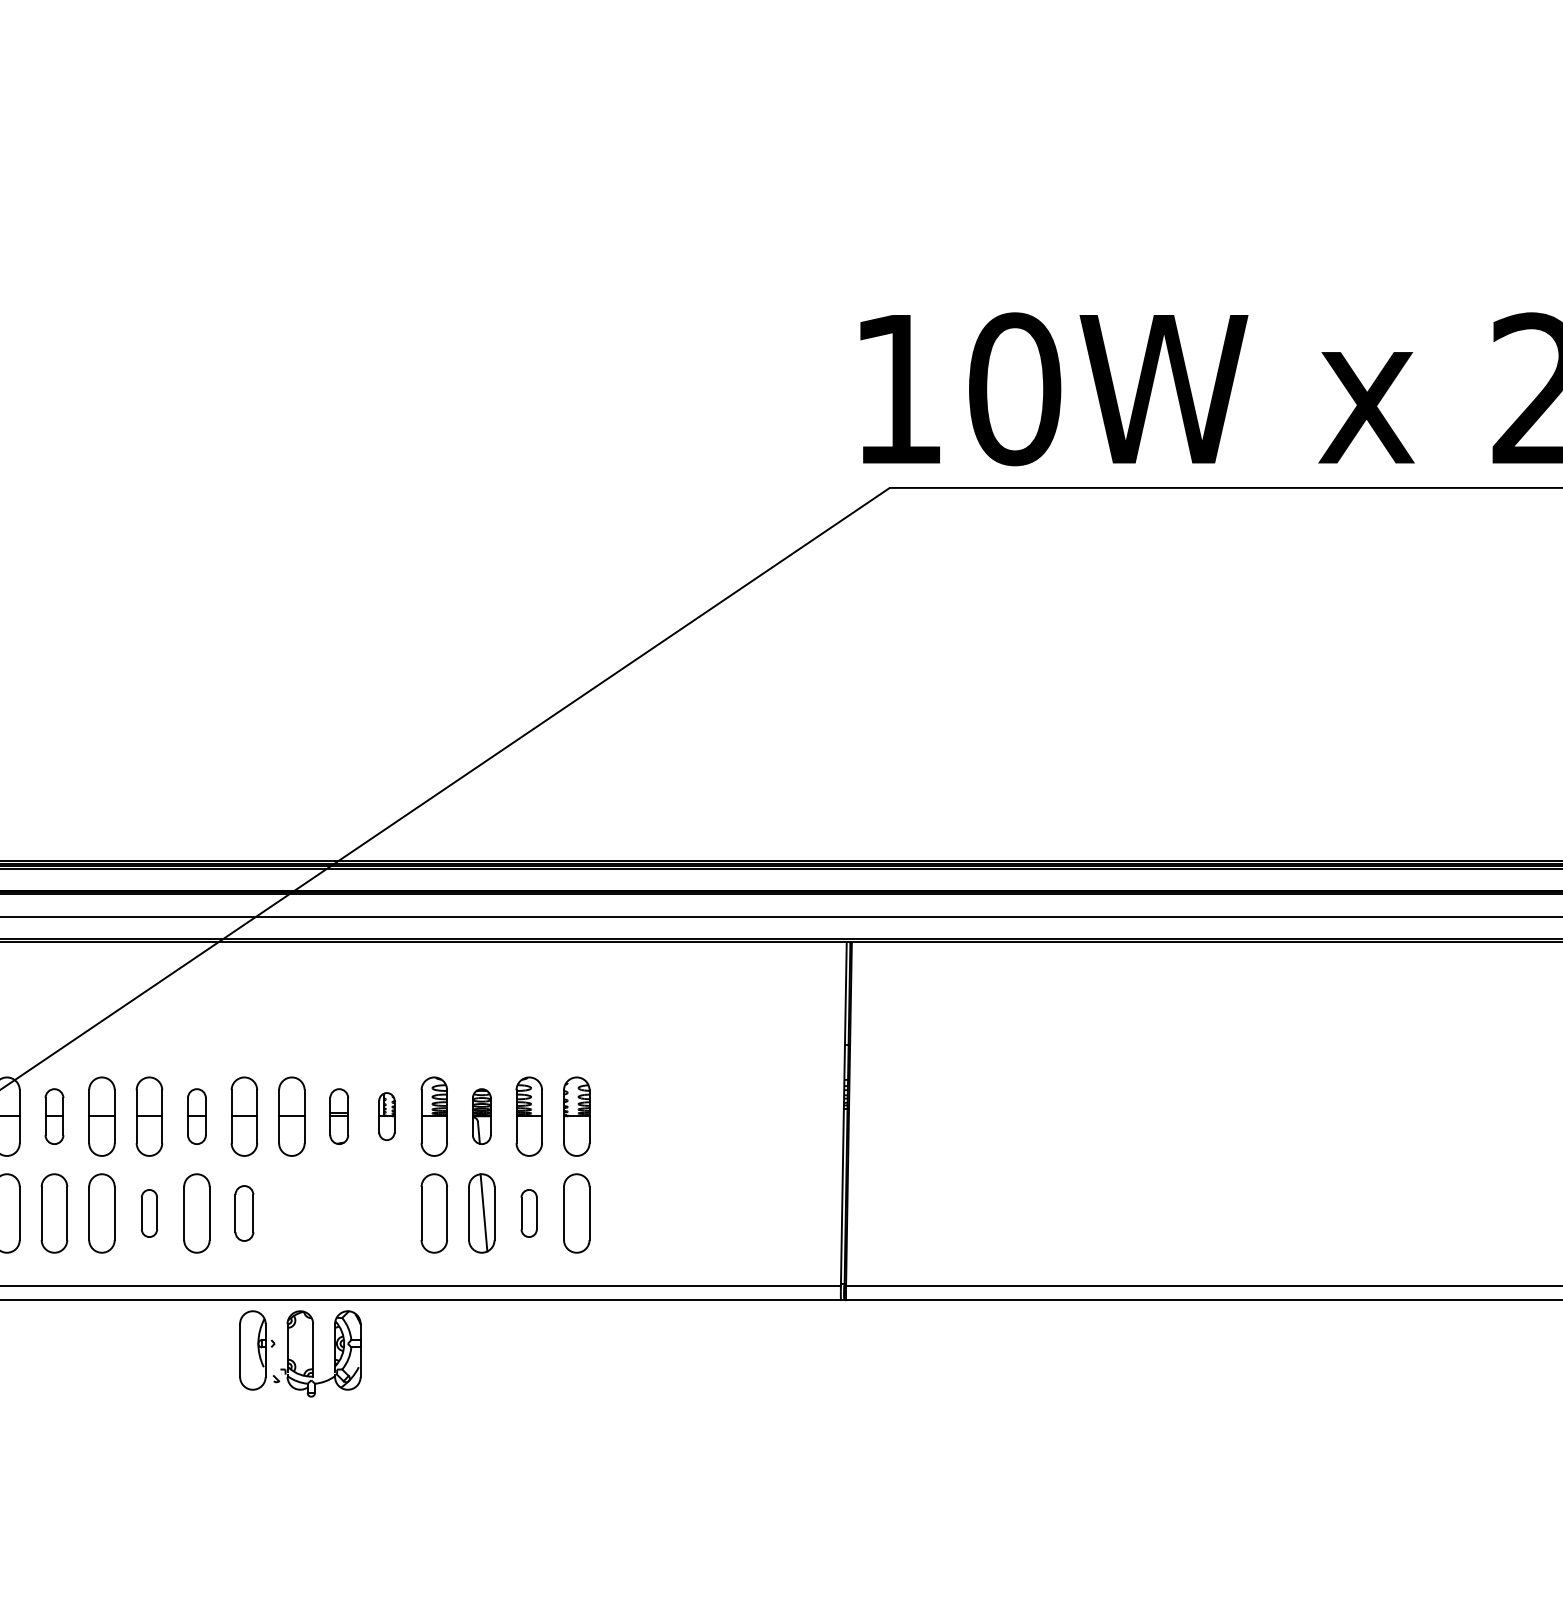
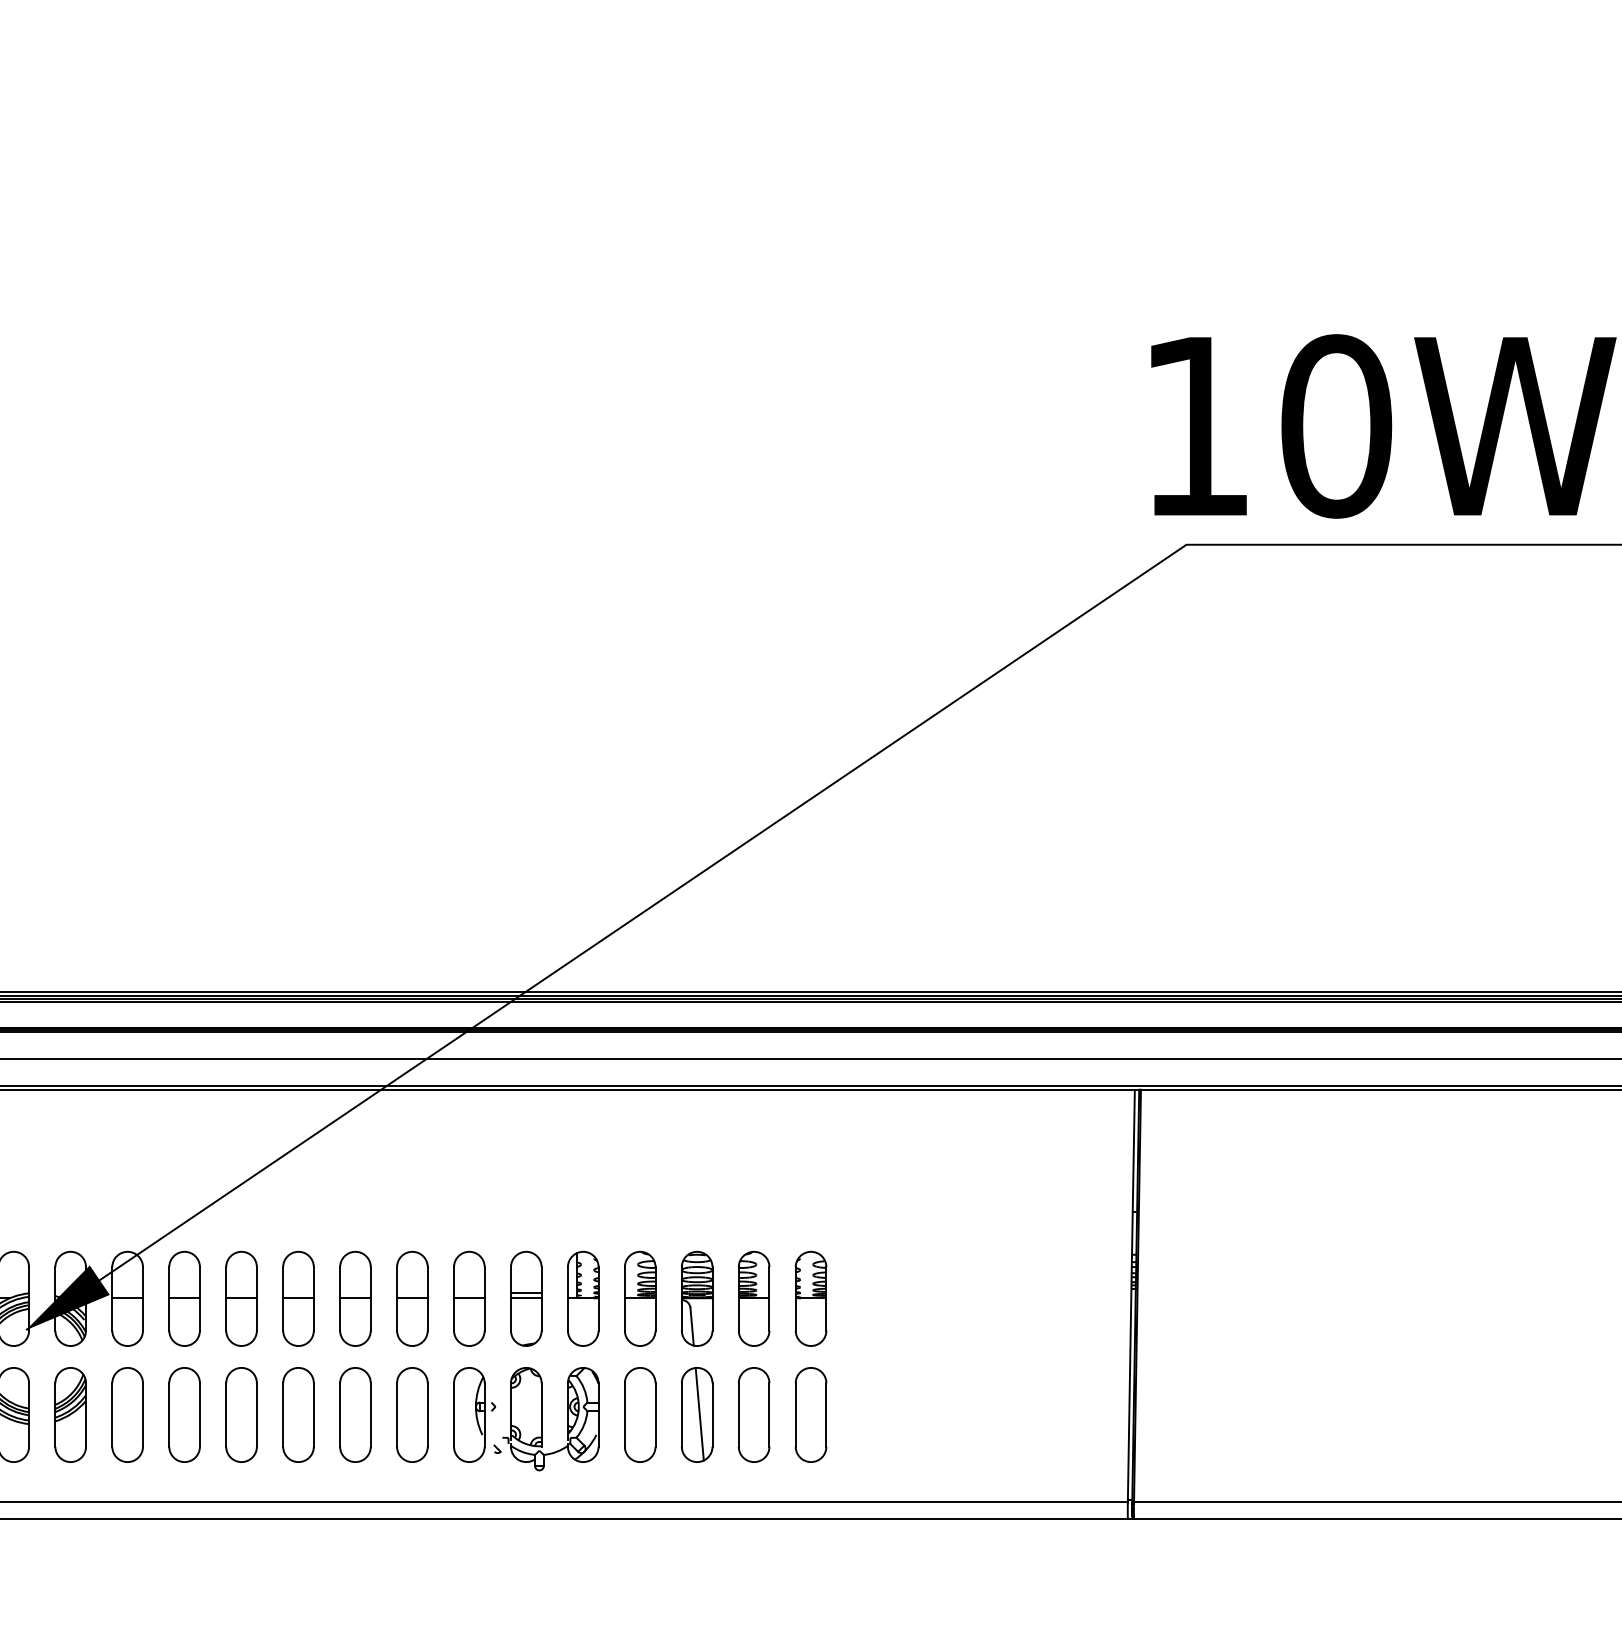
part: (54, 1116) -> (184, 1298), size x1.43
part: (196, 1116) -> (354, 1298), size x1.43
part: (338, 1116) -> (525, 1298), size x1.43
part: (386, 1116) -> (582, 1298), size x1.67
part: (481, 1116) -> (696, 1298), size x1.43
part: (149, 1213) -> (298, 1414), size x1.67
part: (244, 1213) -> (412, 1414), size x1.43
part: (528, 1213) -> (753, 1414), size x1.67
part: (300, 1353) -> (526, 1418), moved

